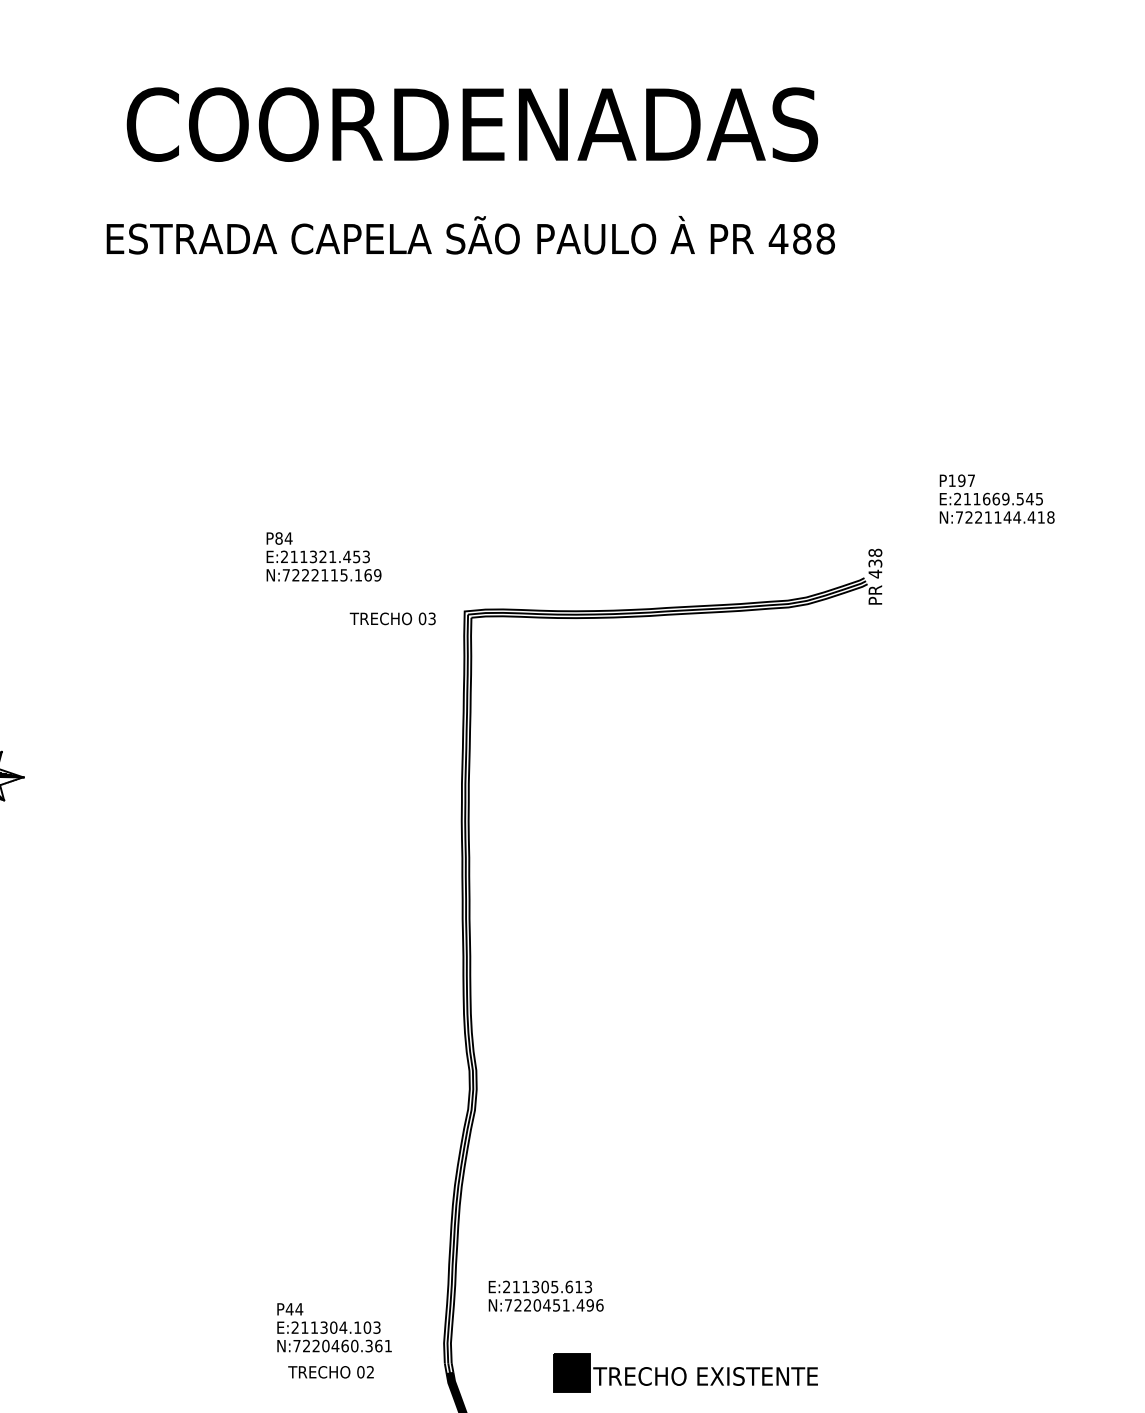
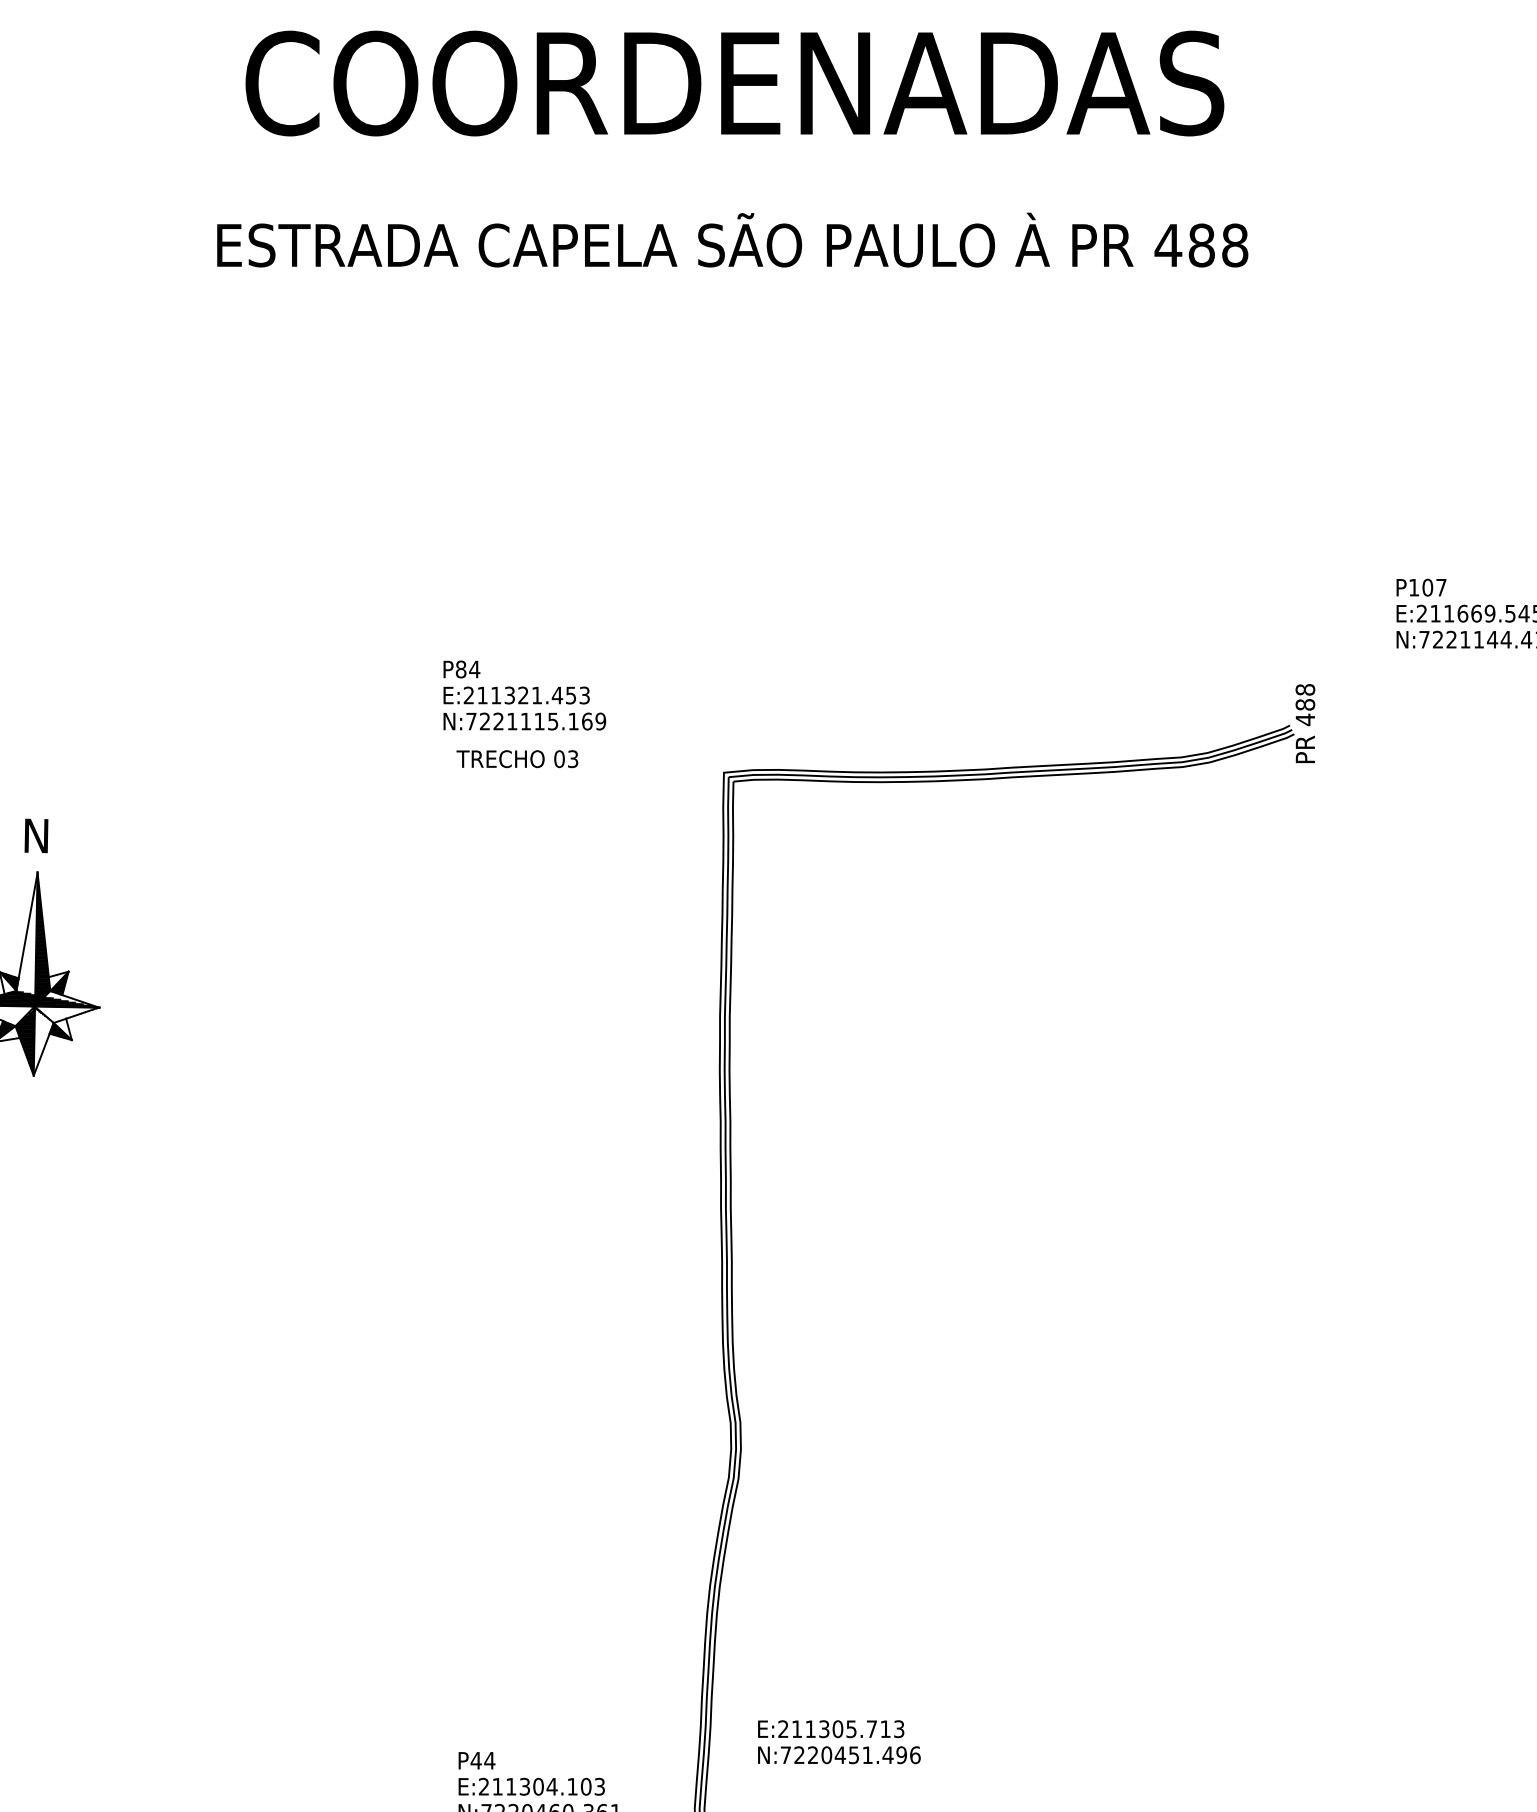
text: (961, 480) -> (1427, 587), P197 -> P107
text: (875, 563) -> (1305, 704), 438 -> 488
text: (314, 575) -> (511, 721), N:7222115.169 -> N:7221115.169
text: (392, 618) -> (516, 758), moved
text: (569, 1286) -> (872, 1728), E:211305.613 -> E:211305.713

